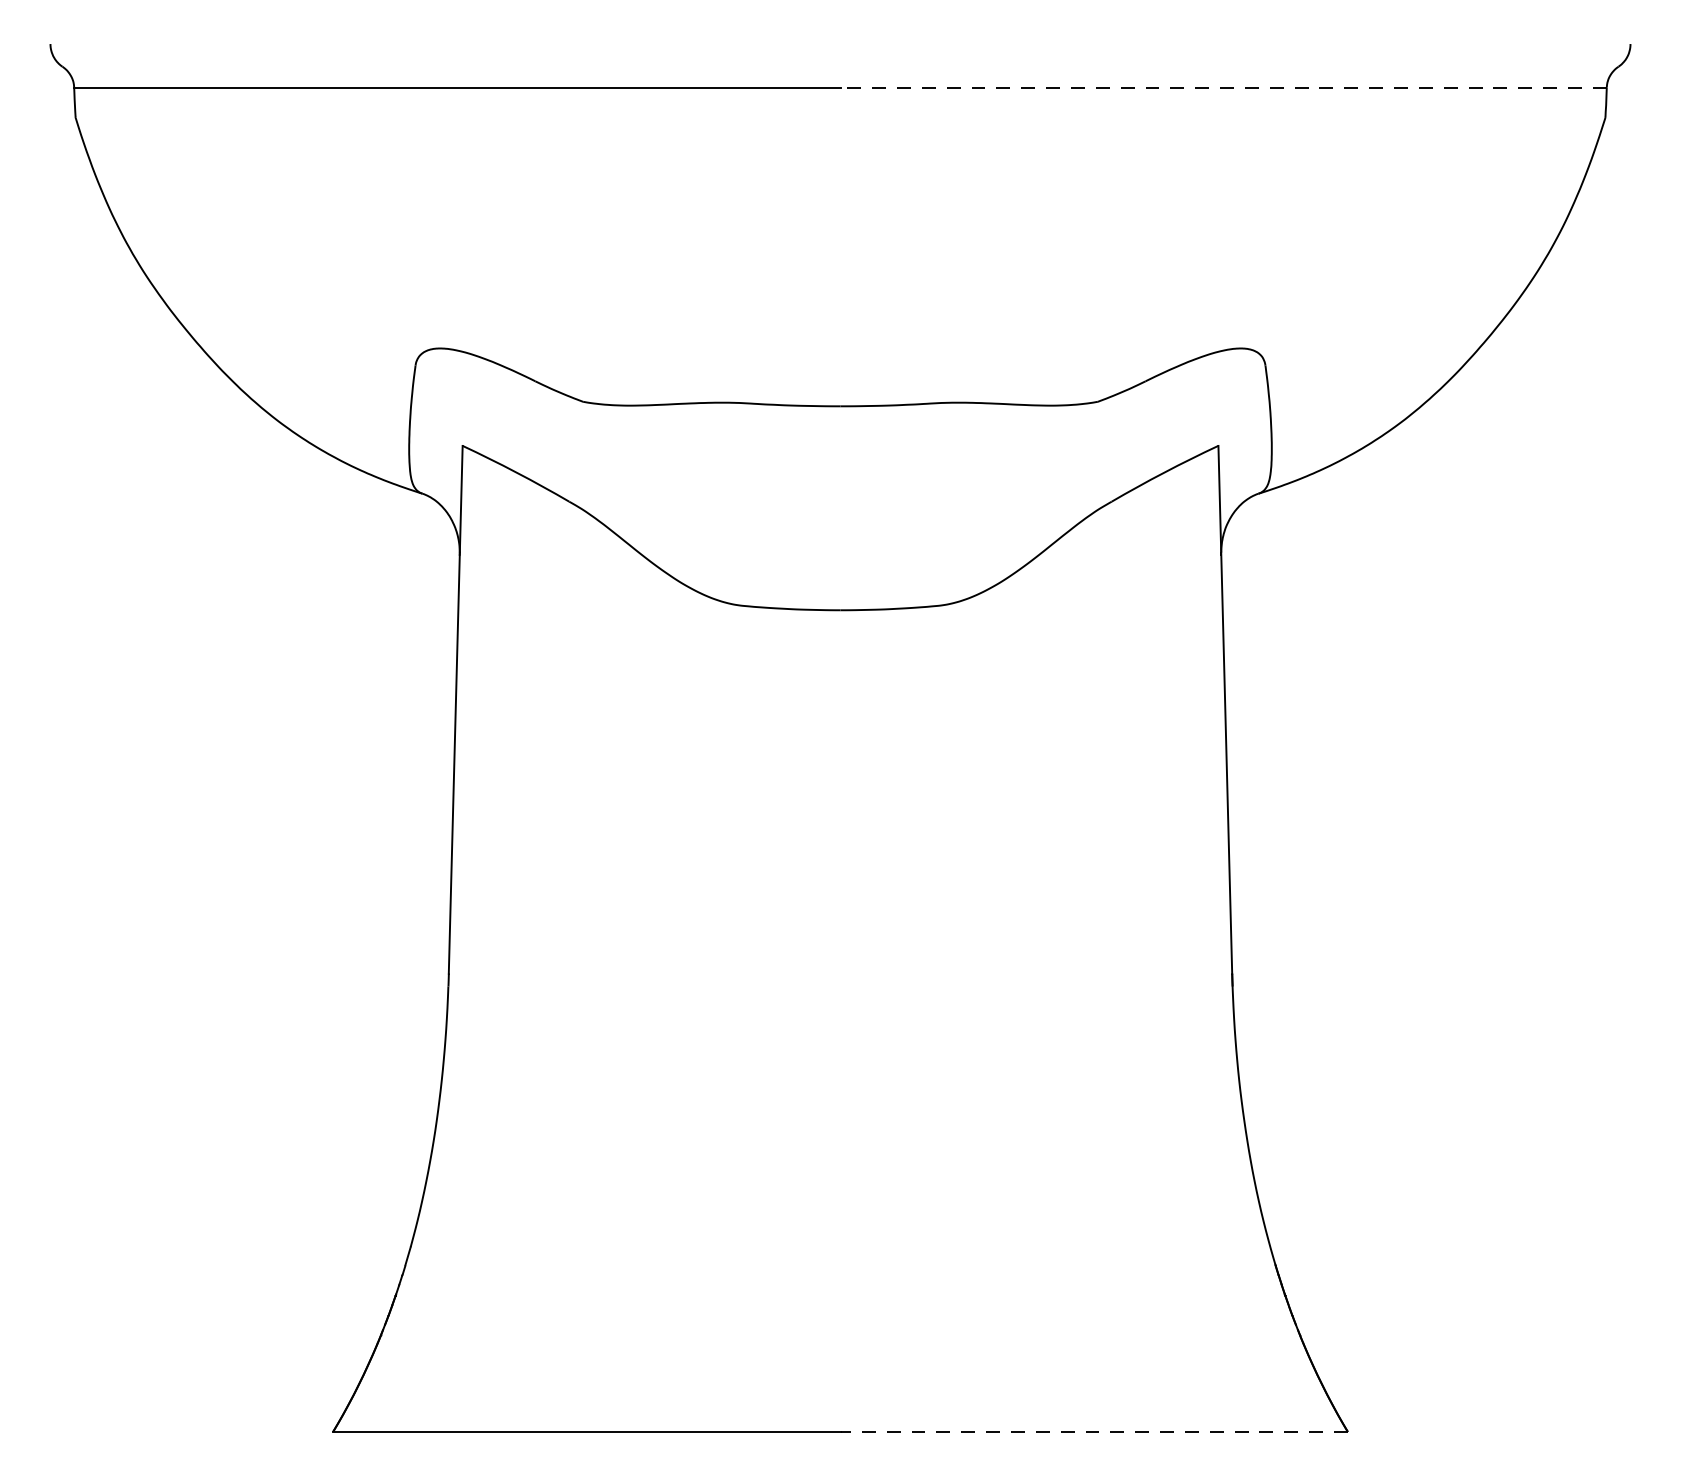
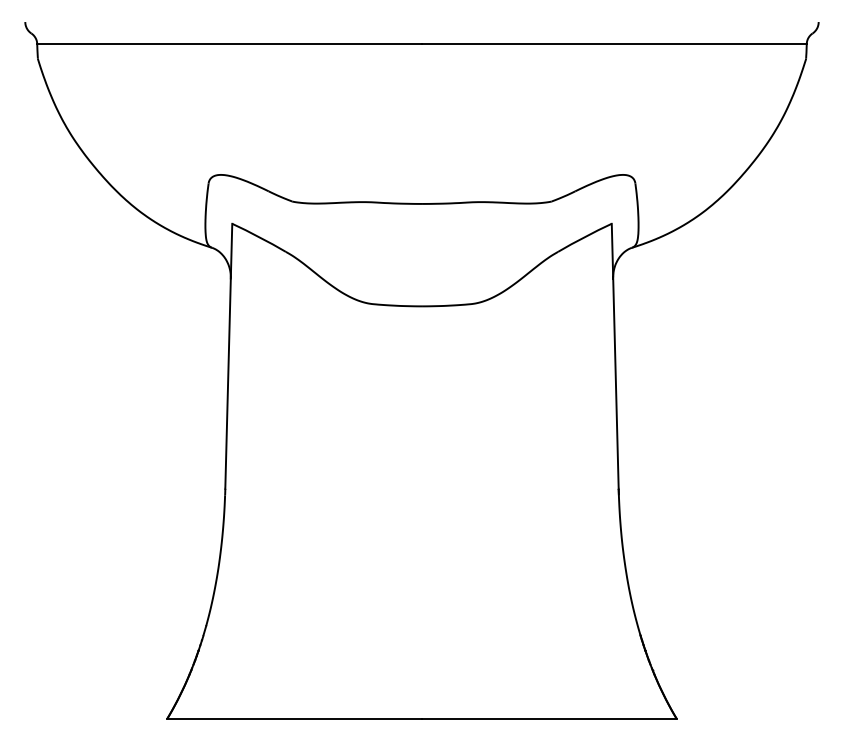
line: (1221, 88) -> (613, 44), dashed -> solid
line: (1092, 1431) -> (548, 718), dashed -> solid

